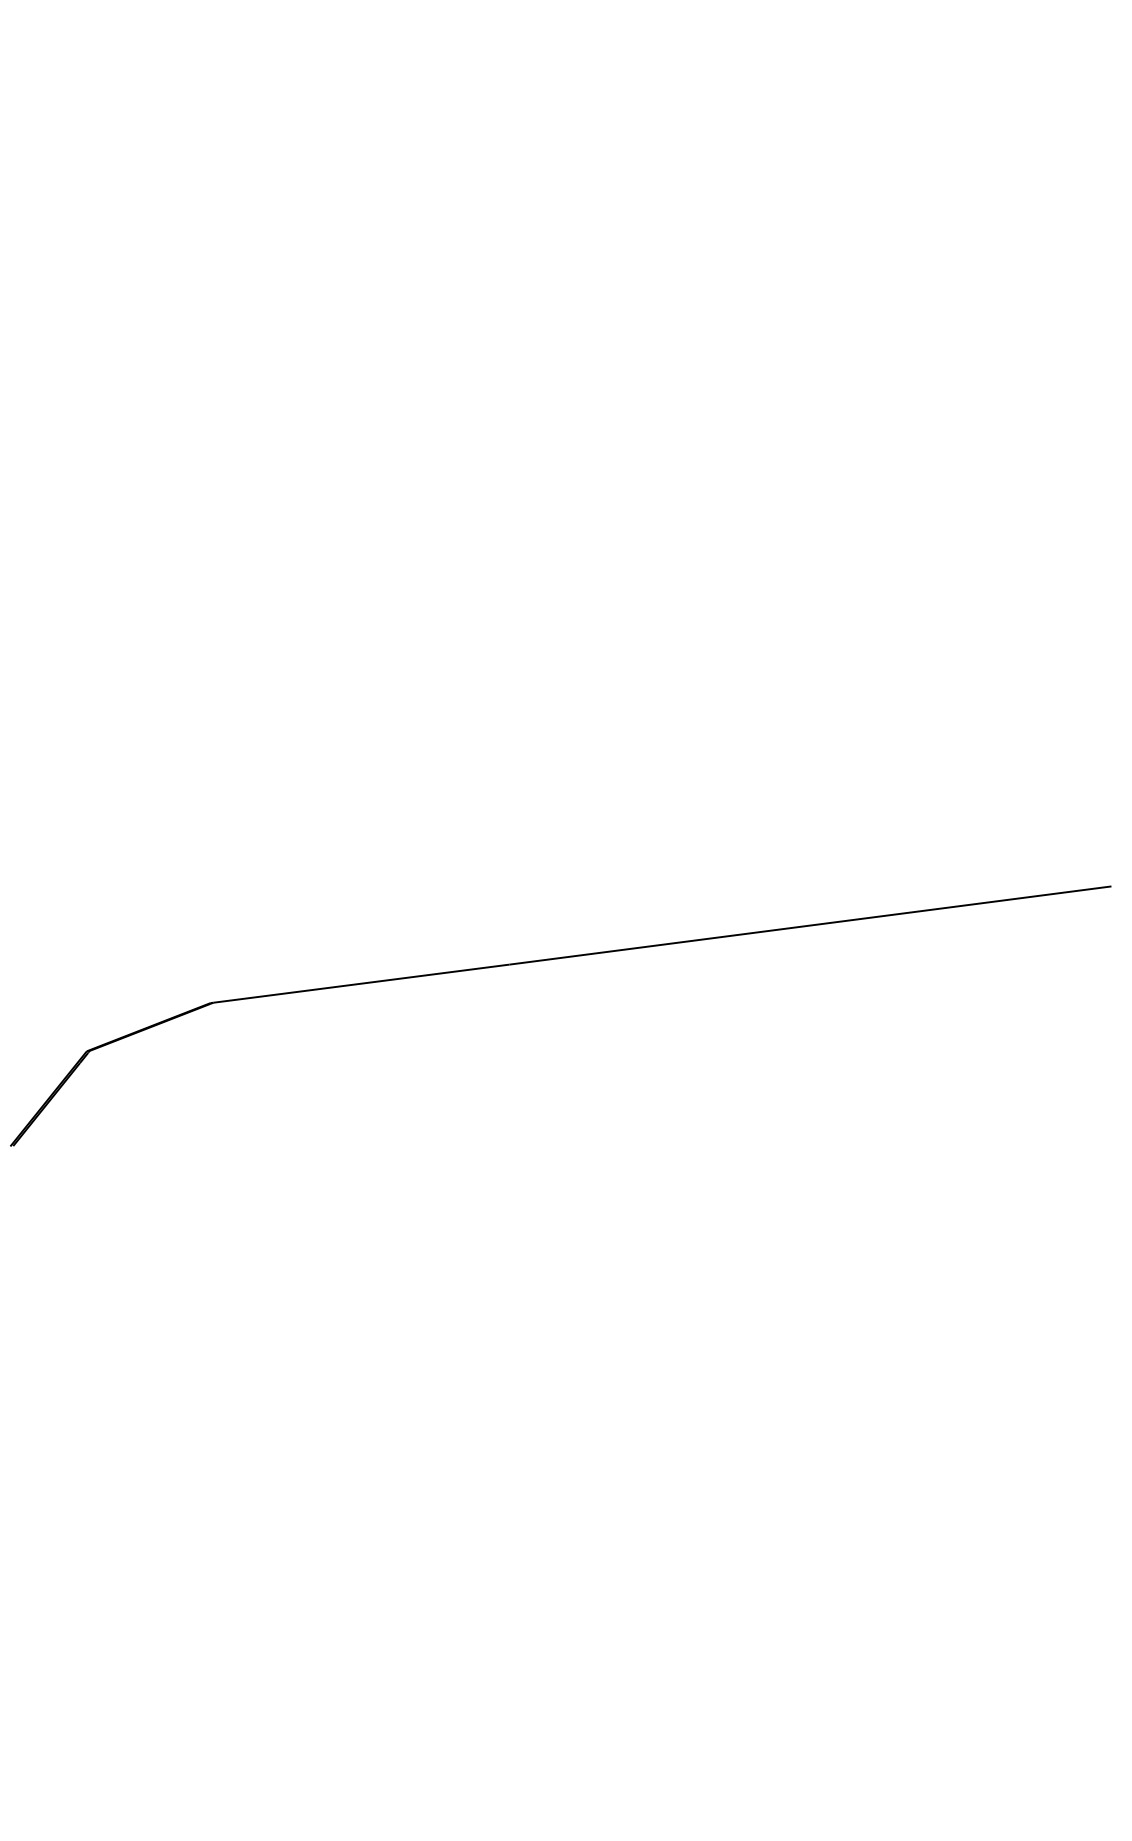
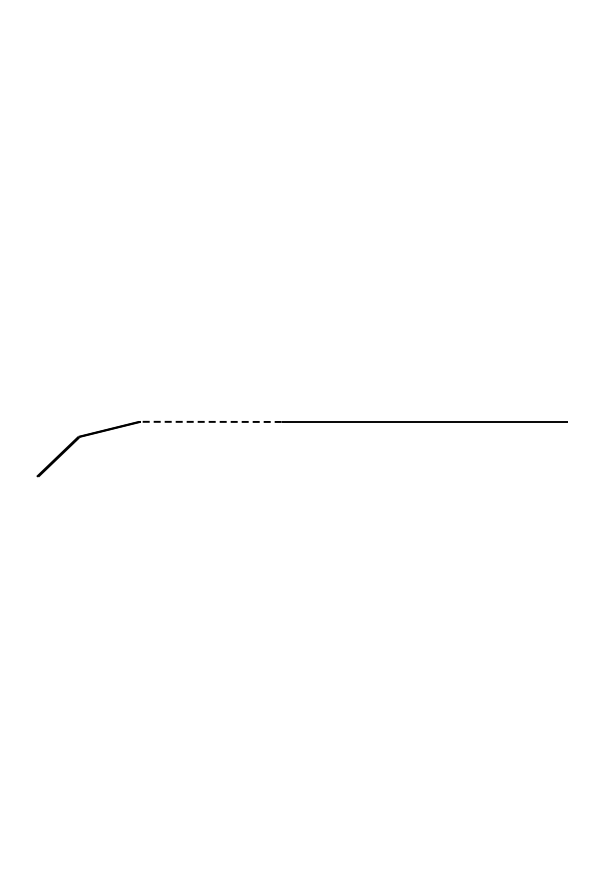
line: (359, 983) -> (210, 421), solid -> dashed

